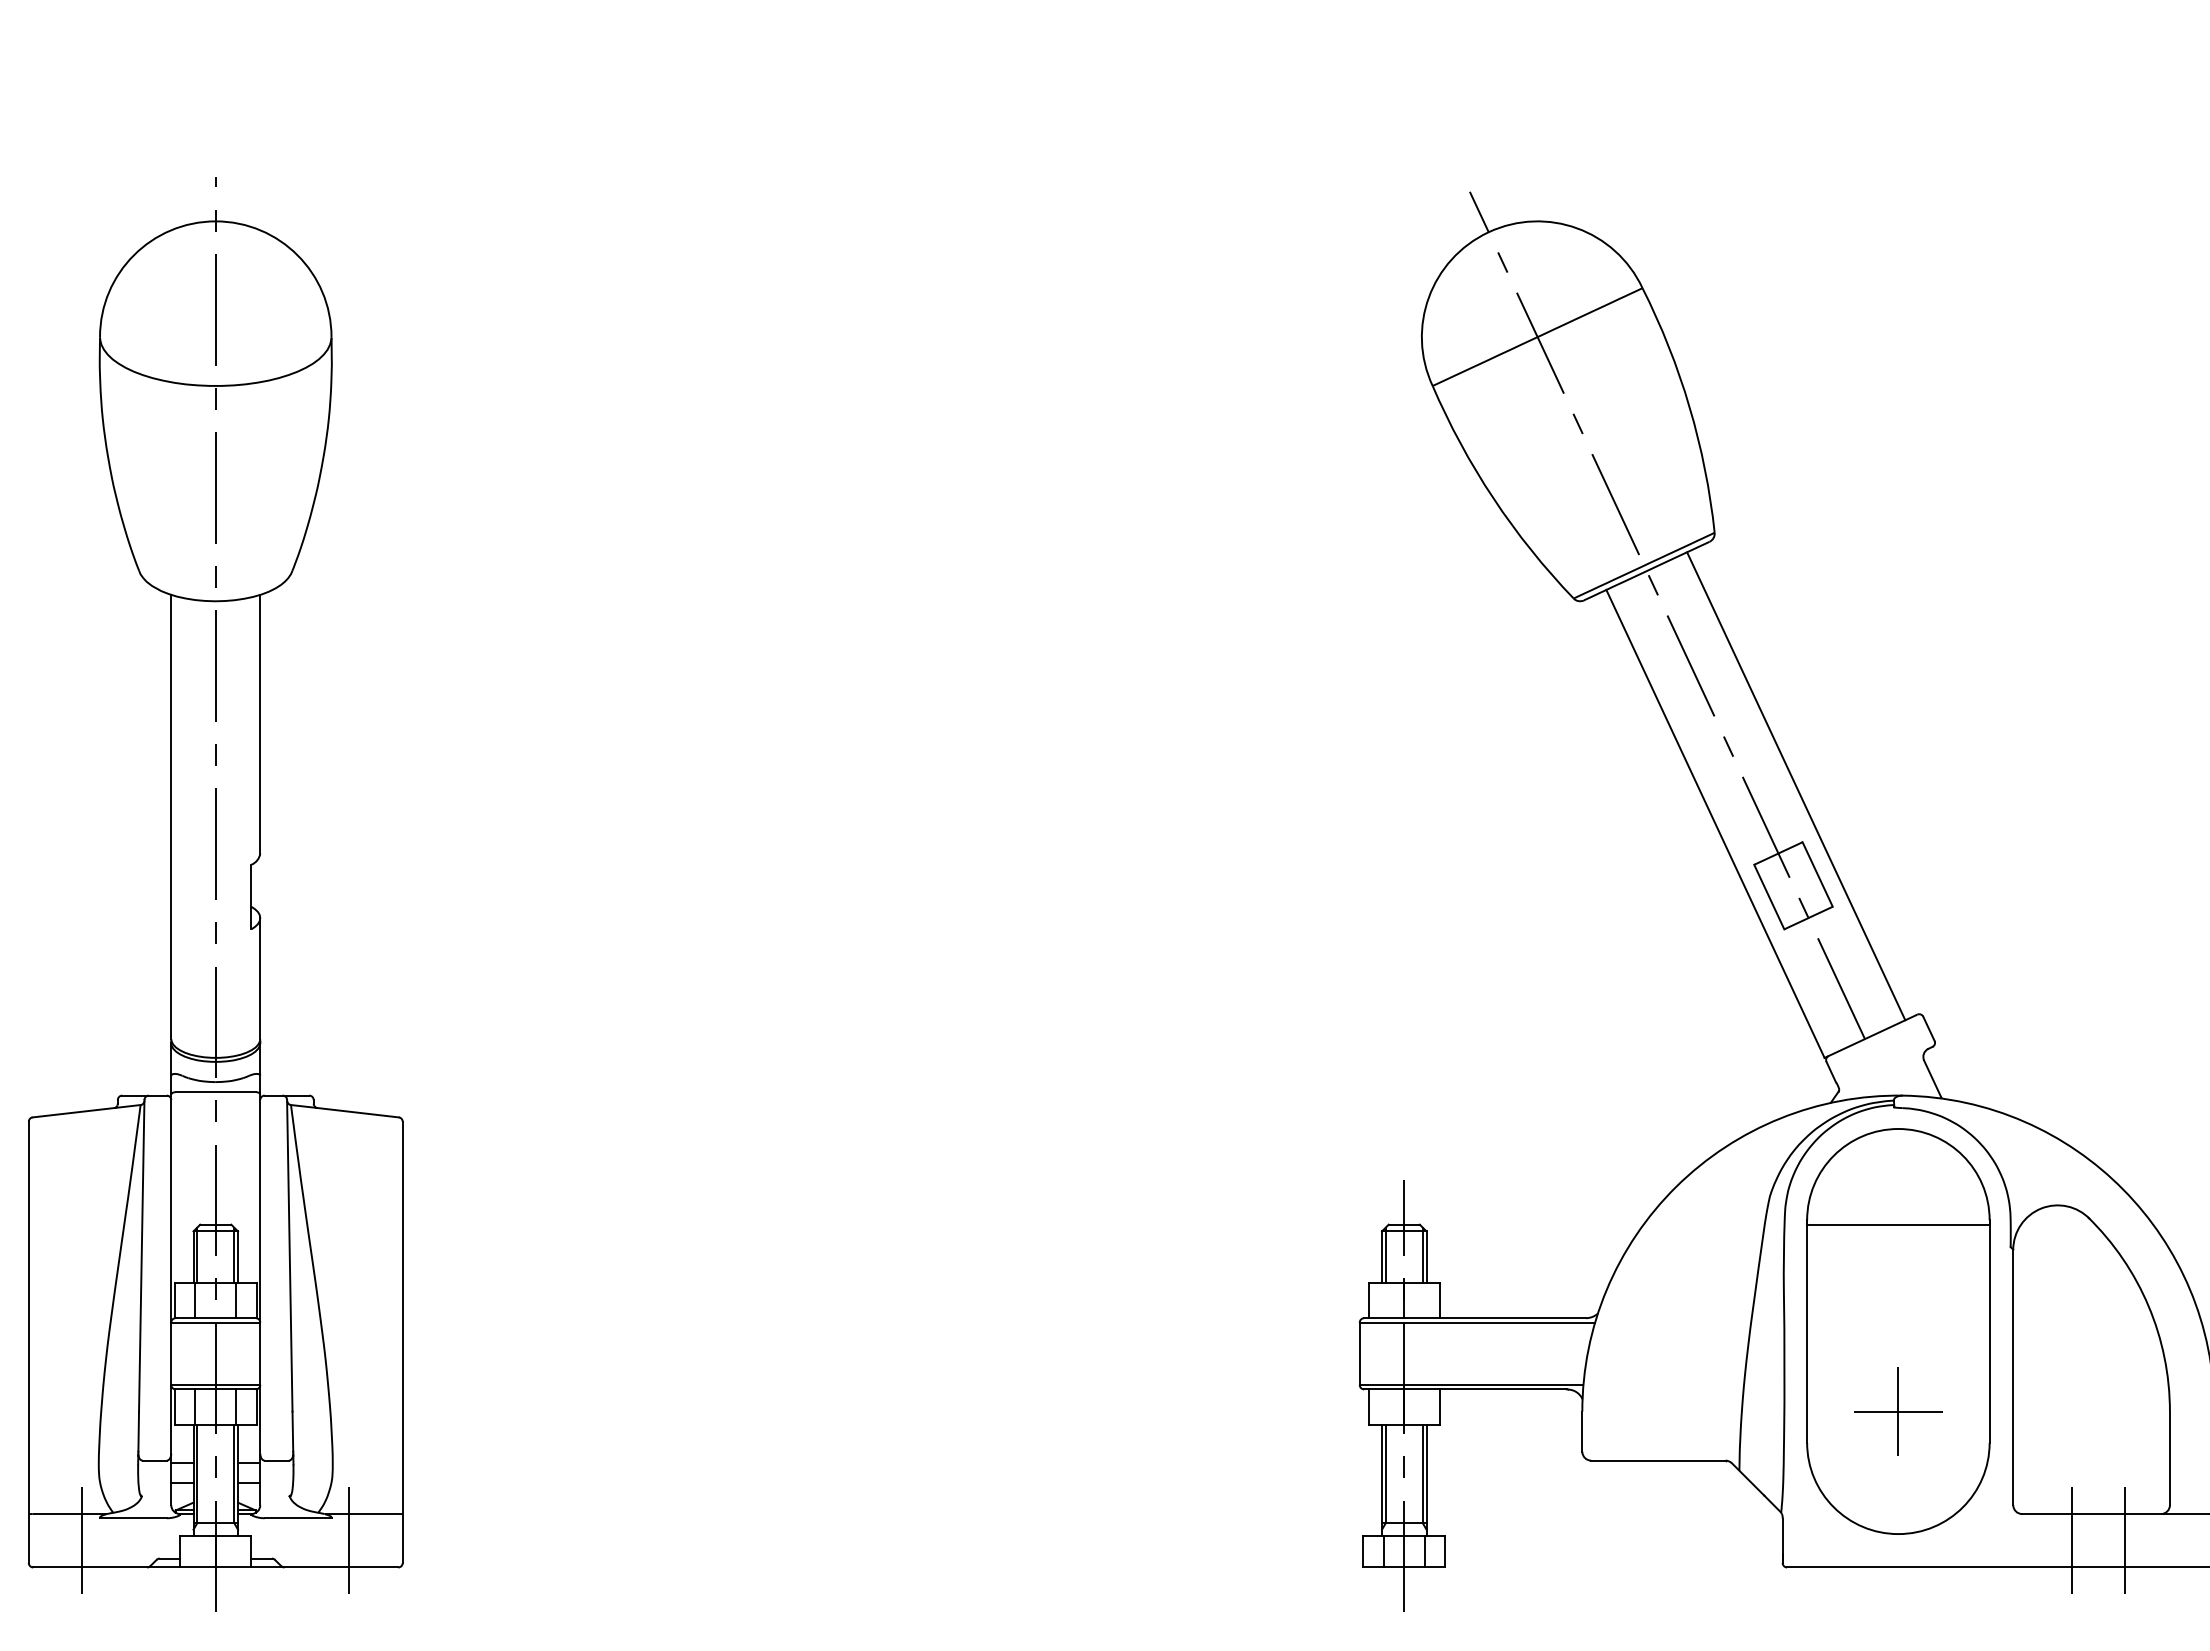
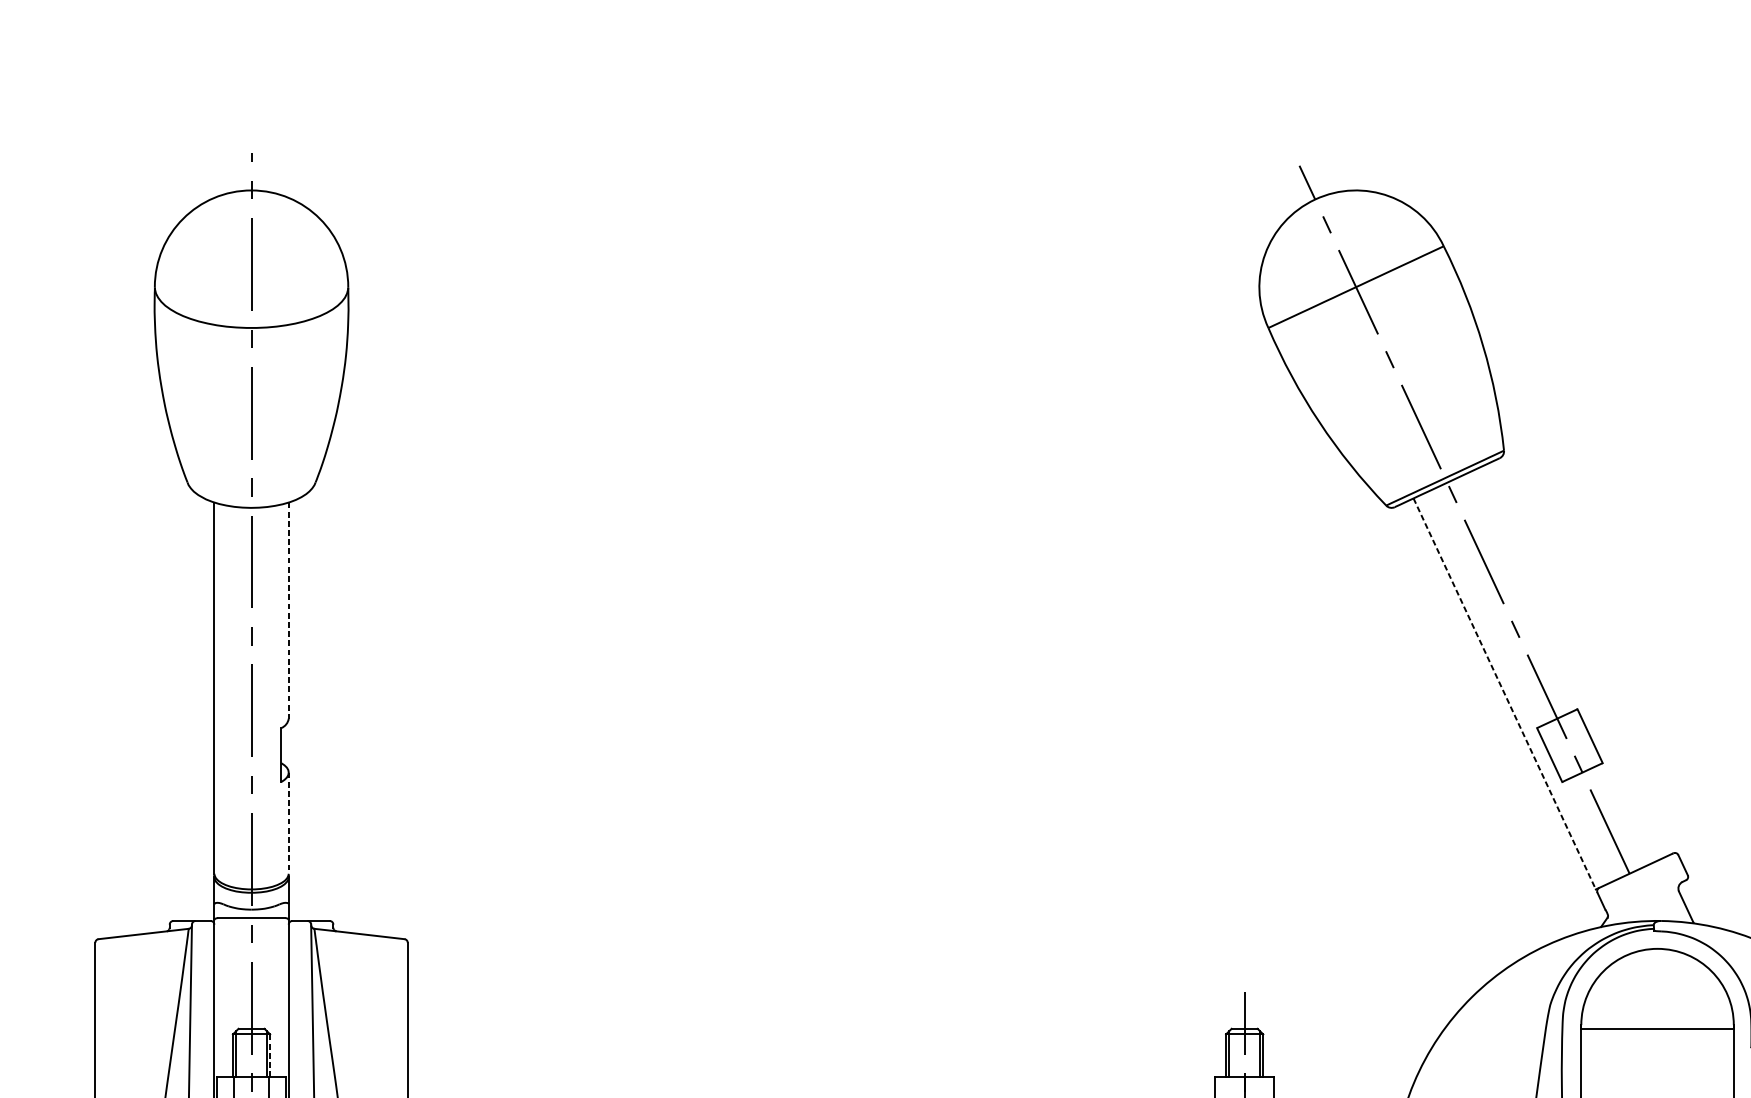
line: (260, 724) -> (288, 610), solid -> dashed
line: (1796, 786) -> (1572, 662), removed
line: (1715, 824) -> (1504, 694), solid -> dashed
line: (260, 978) -> (288, 823), solid -> dashed
line: (238, 1256) -> (270, 1055), solid -> dashed

